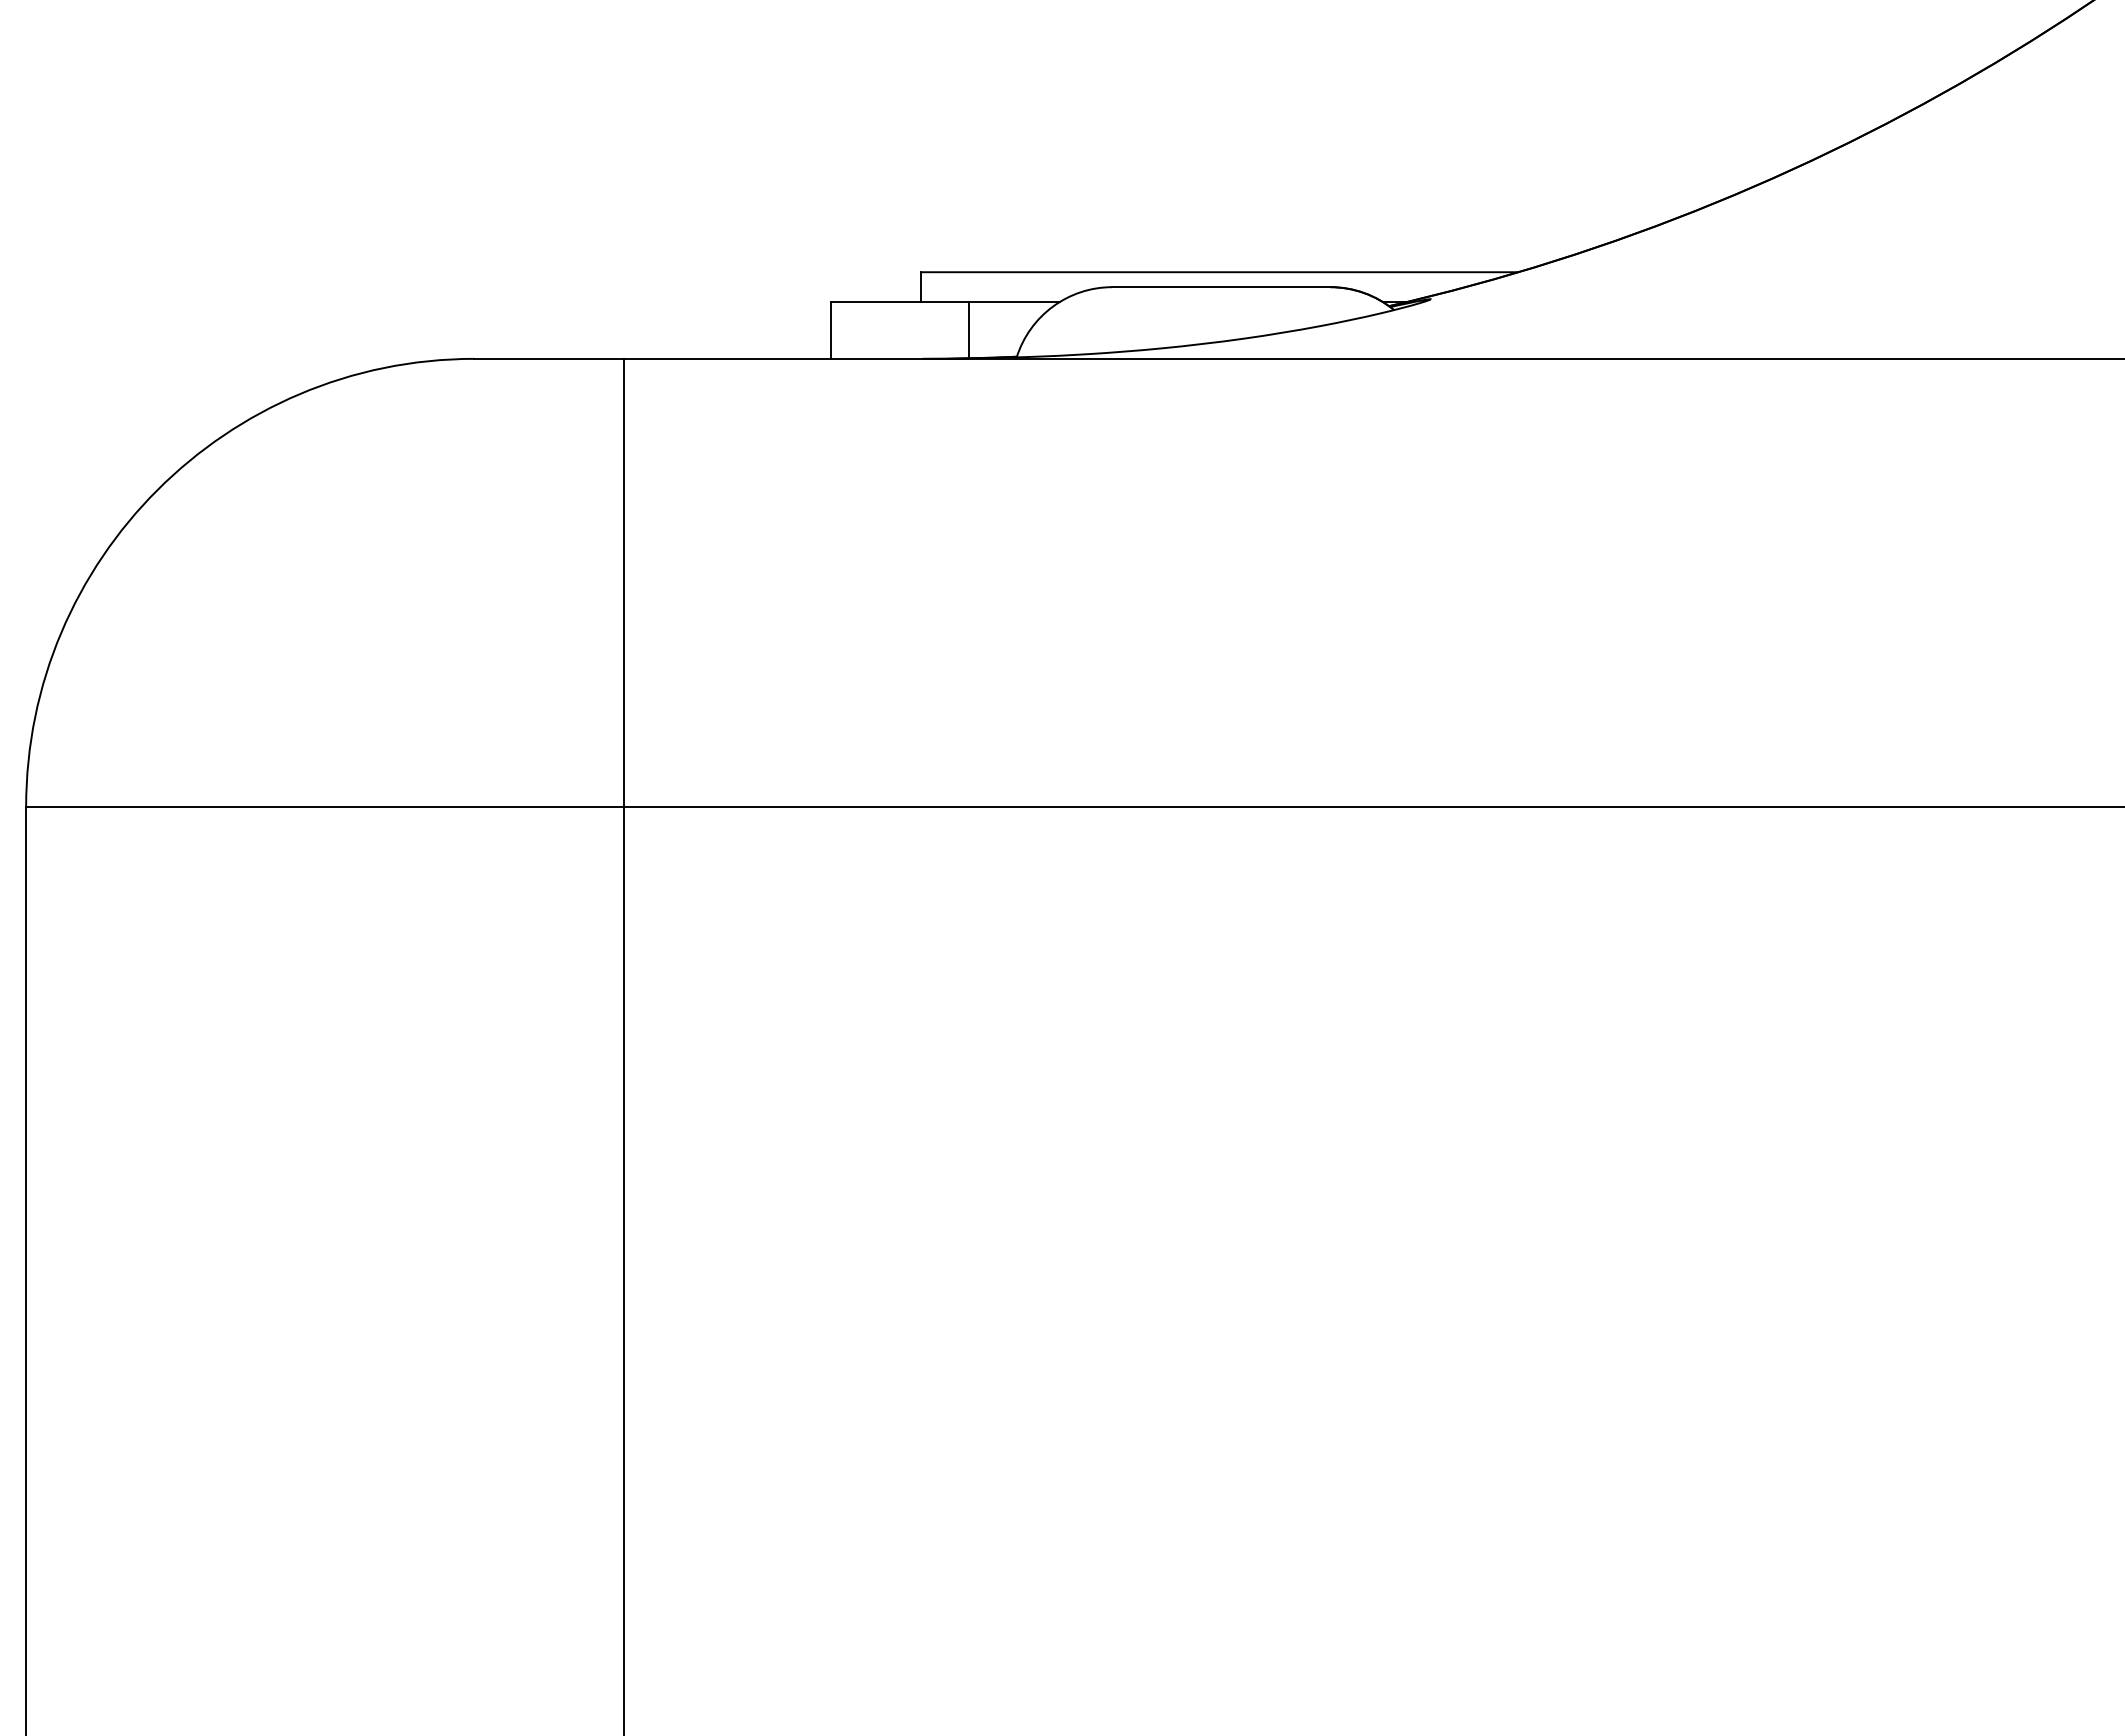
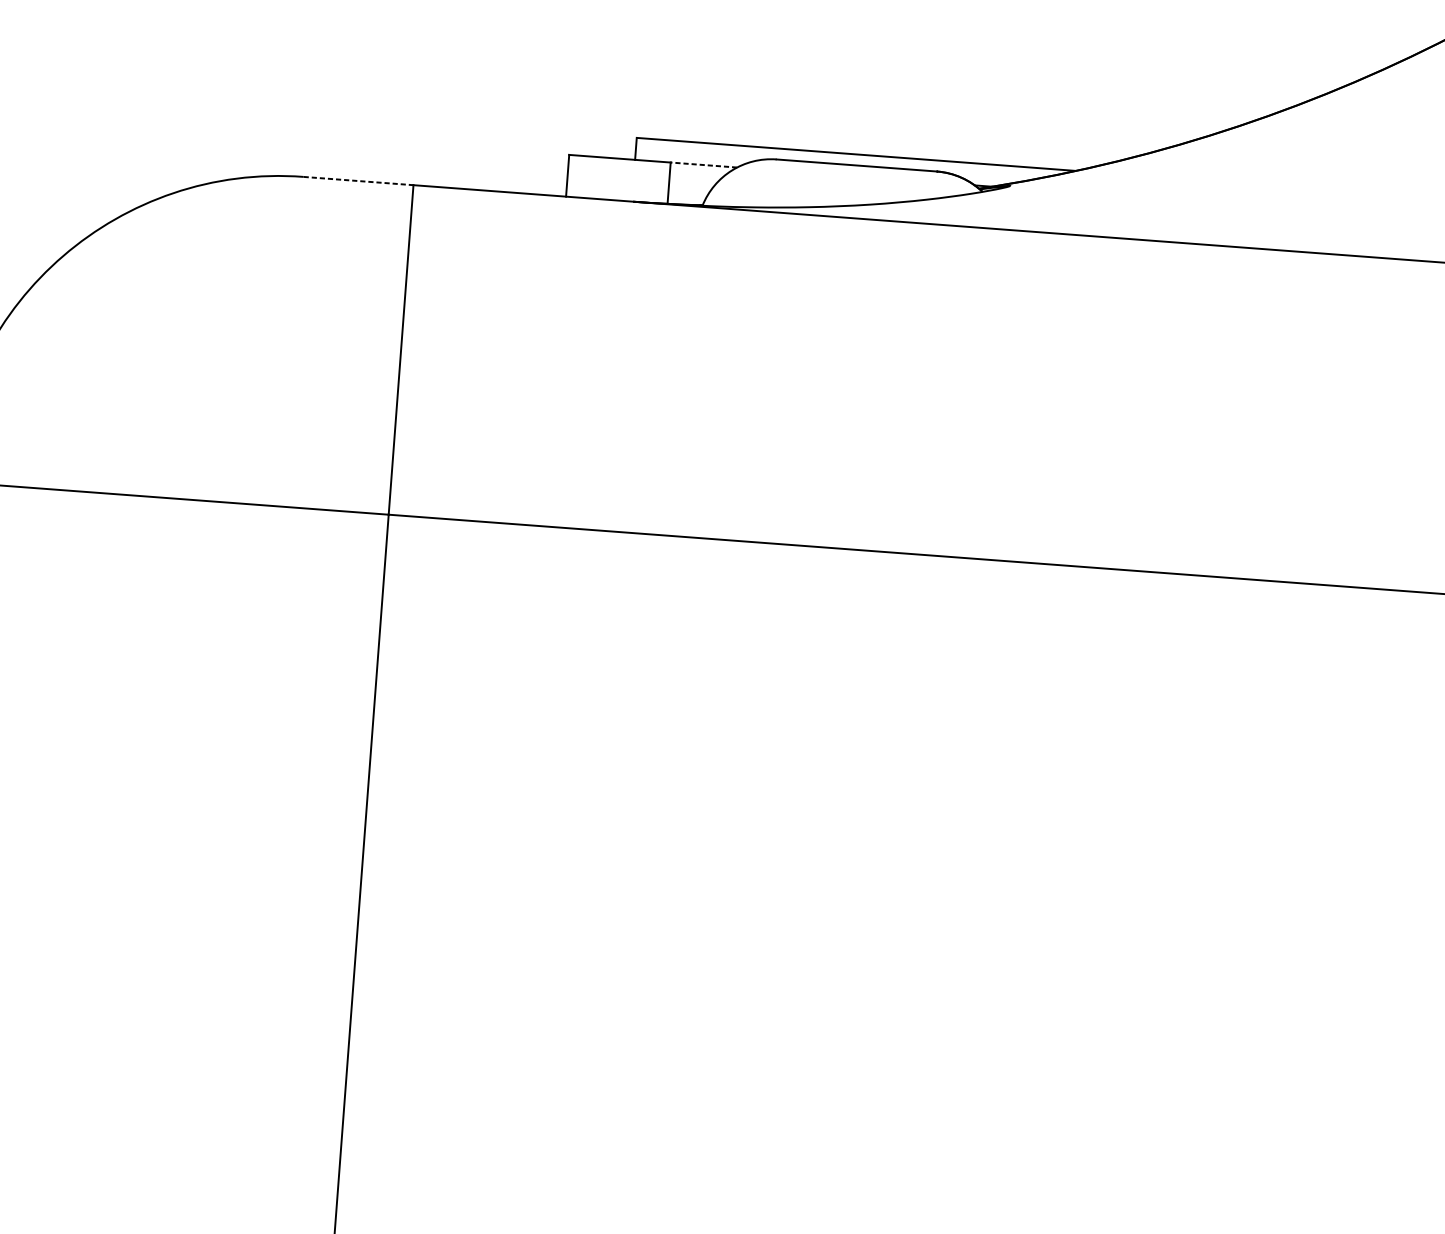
line: (1014, 302) -> (703, 165), solid -> dashed
line: (549, 358) -> (358, 180), solid -> dashed

